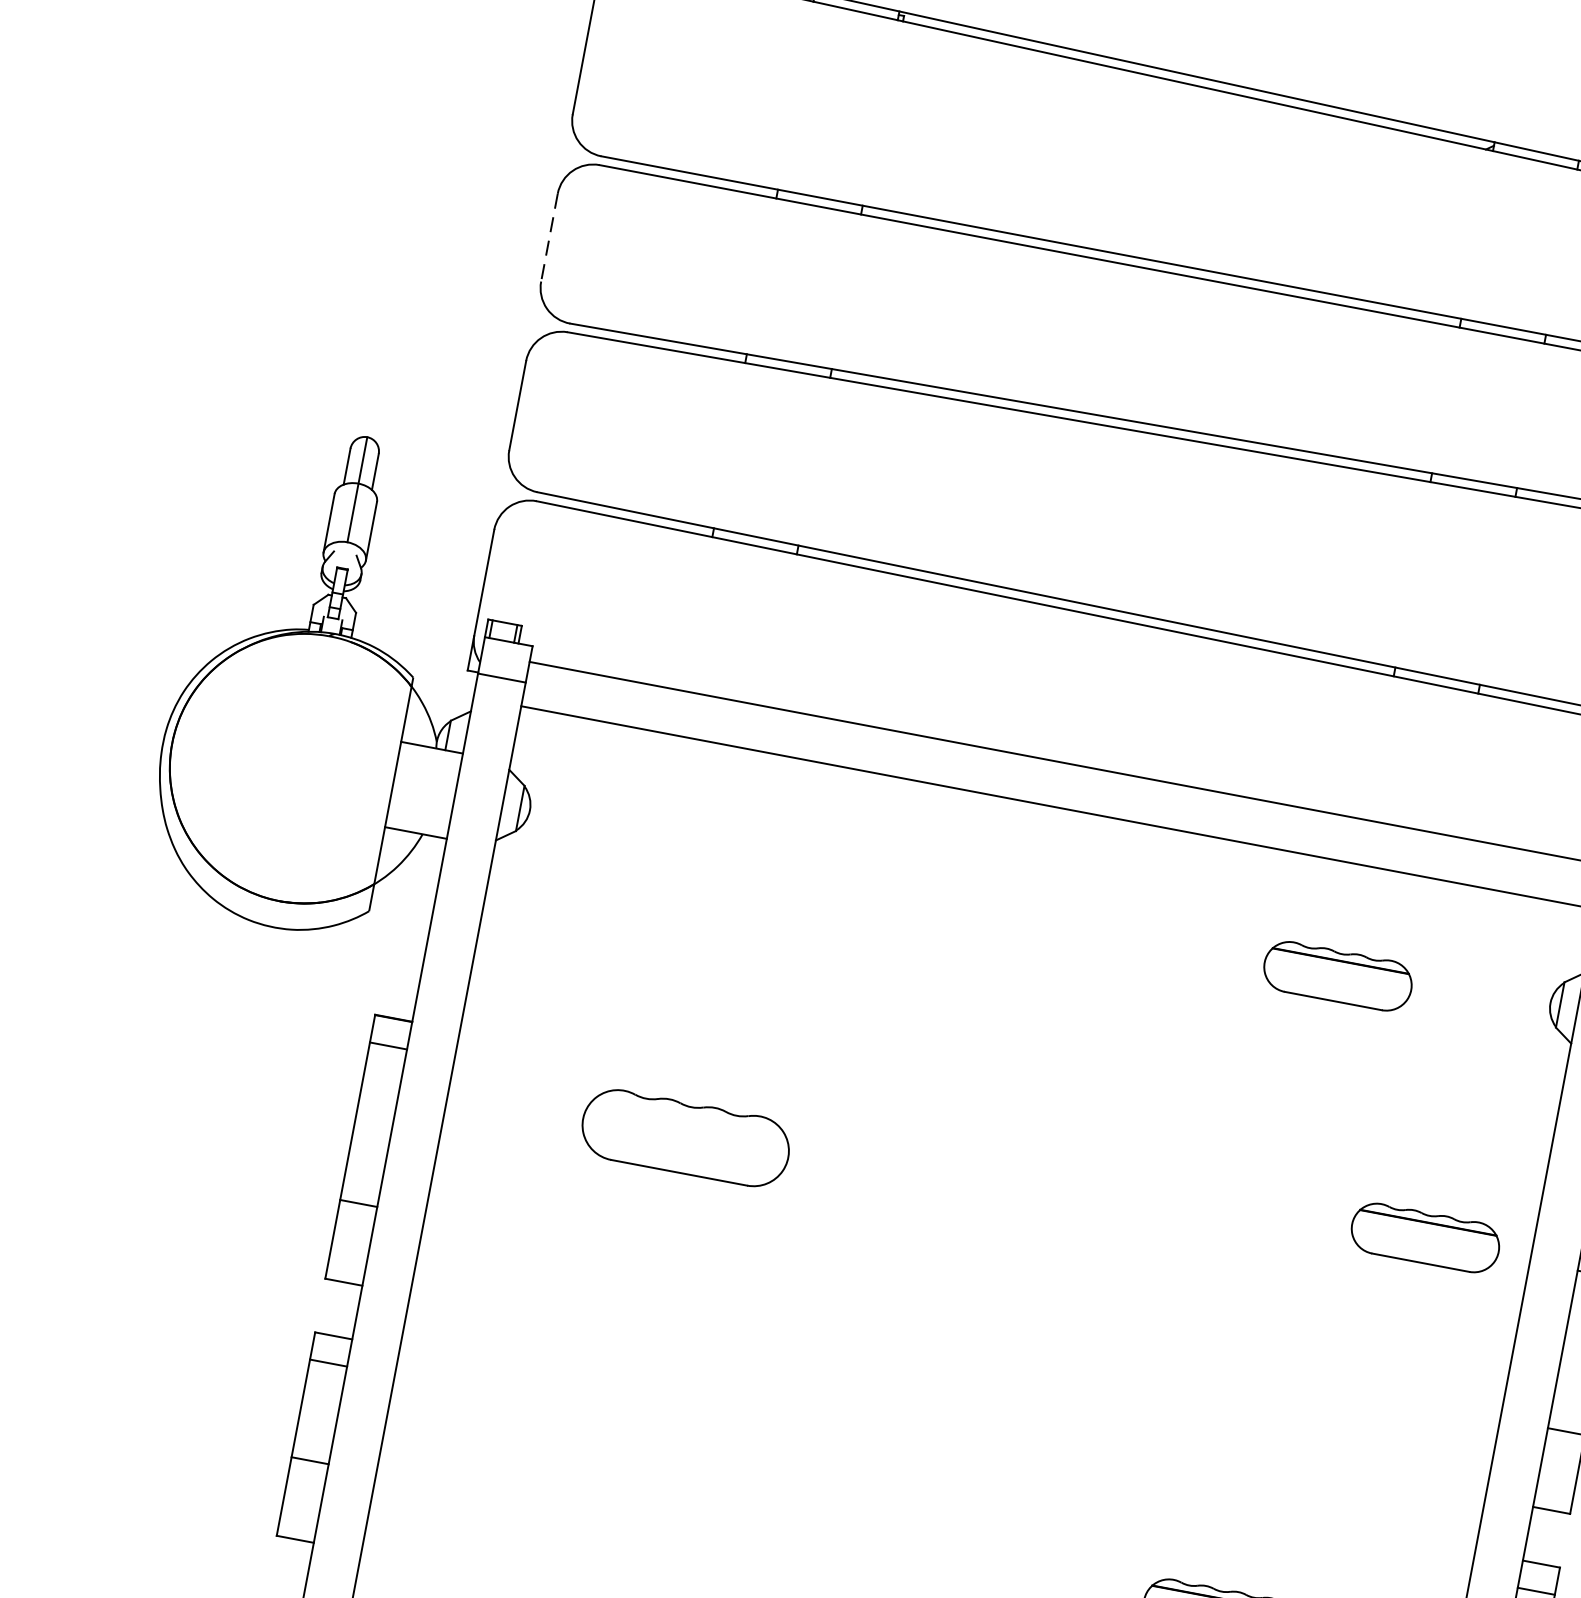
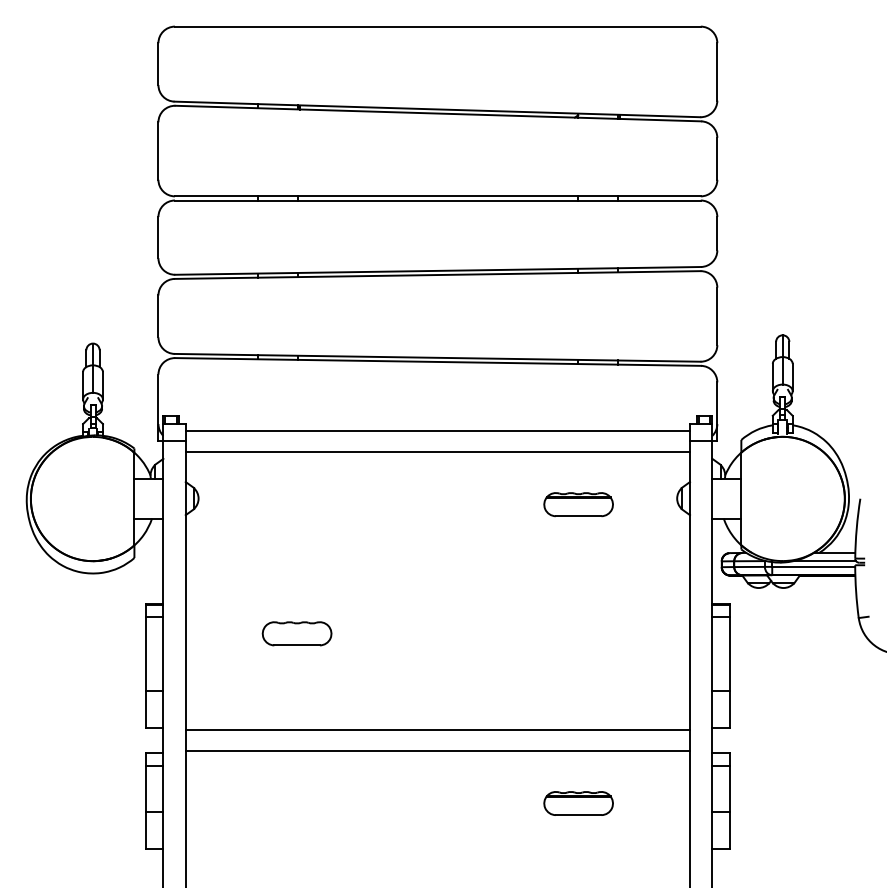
line: (549, 237) -> (158, 237), dashed -> solid
part: (684, 1137) -> (296, 633), size x0.71
part: (1425, 1237) -> (640, 615), removed
line: (945, 1401) -> (437, 730), added
line: (937, 1445) -> (437, 751), added

